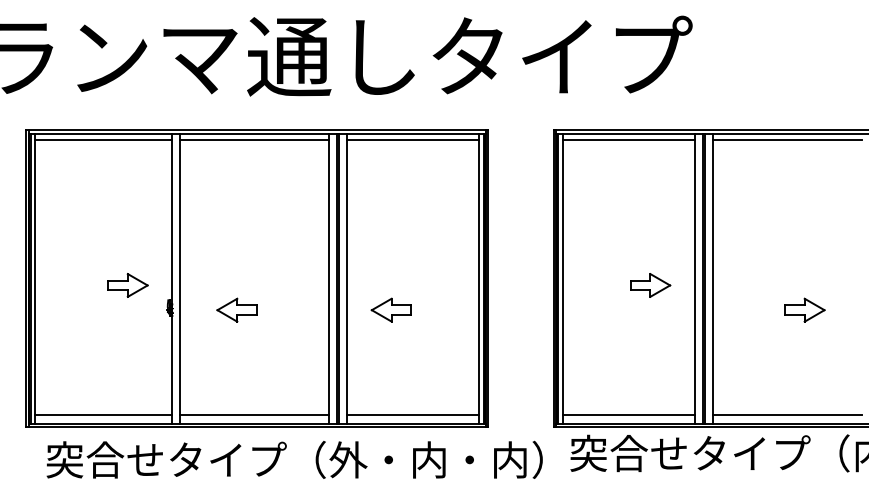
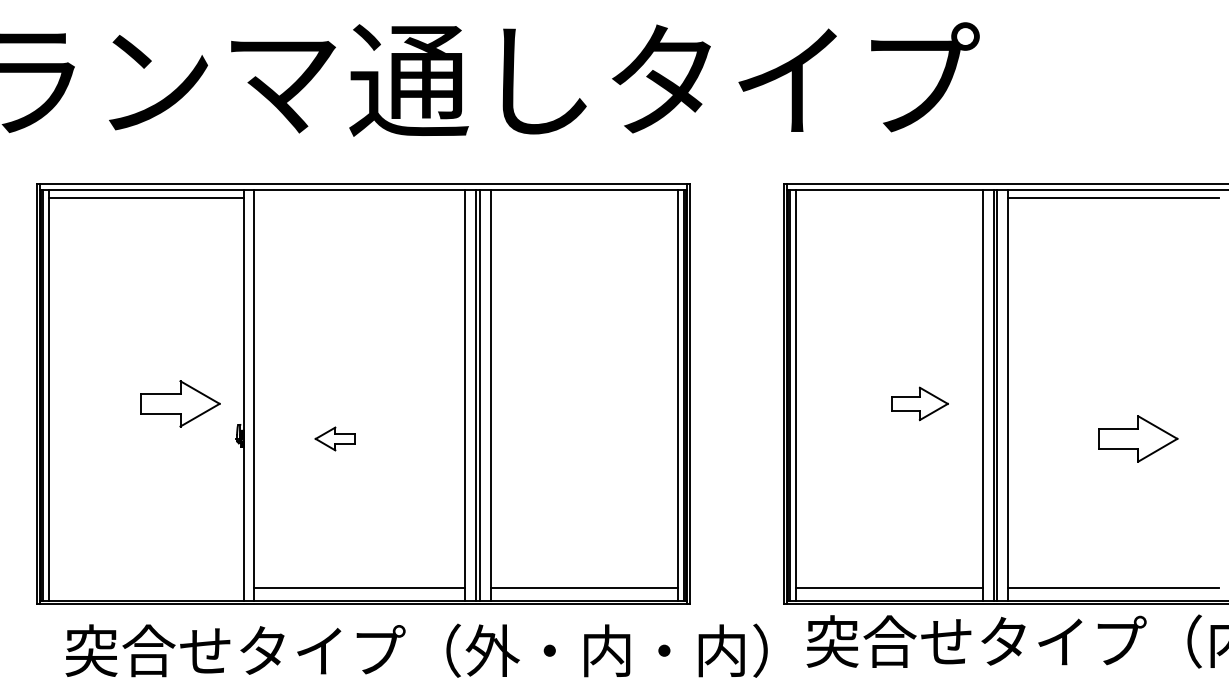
line: (254, 140) -> (359, 198), removed
line: (412, 140) -> (583, 198), removed
line: (628, 140) -> (888, 198), removed
part: (127, 285) -> (180, 403), size x1.4
part: (236, 309) -> (334, 438), size x0.7
part: (391, 309) -> (553, 438), removed
part: (804, 309) -> (1138, 438), size x1.4
line: (103, 415) -> (146, 587), removed

